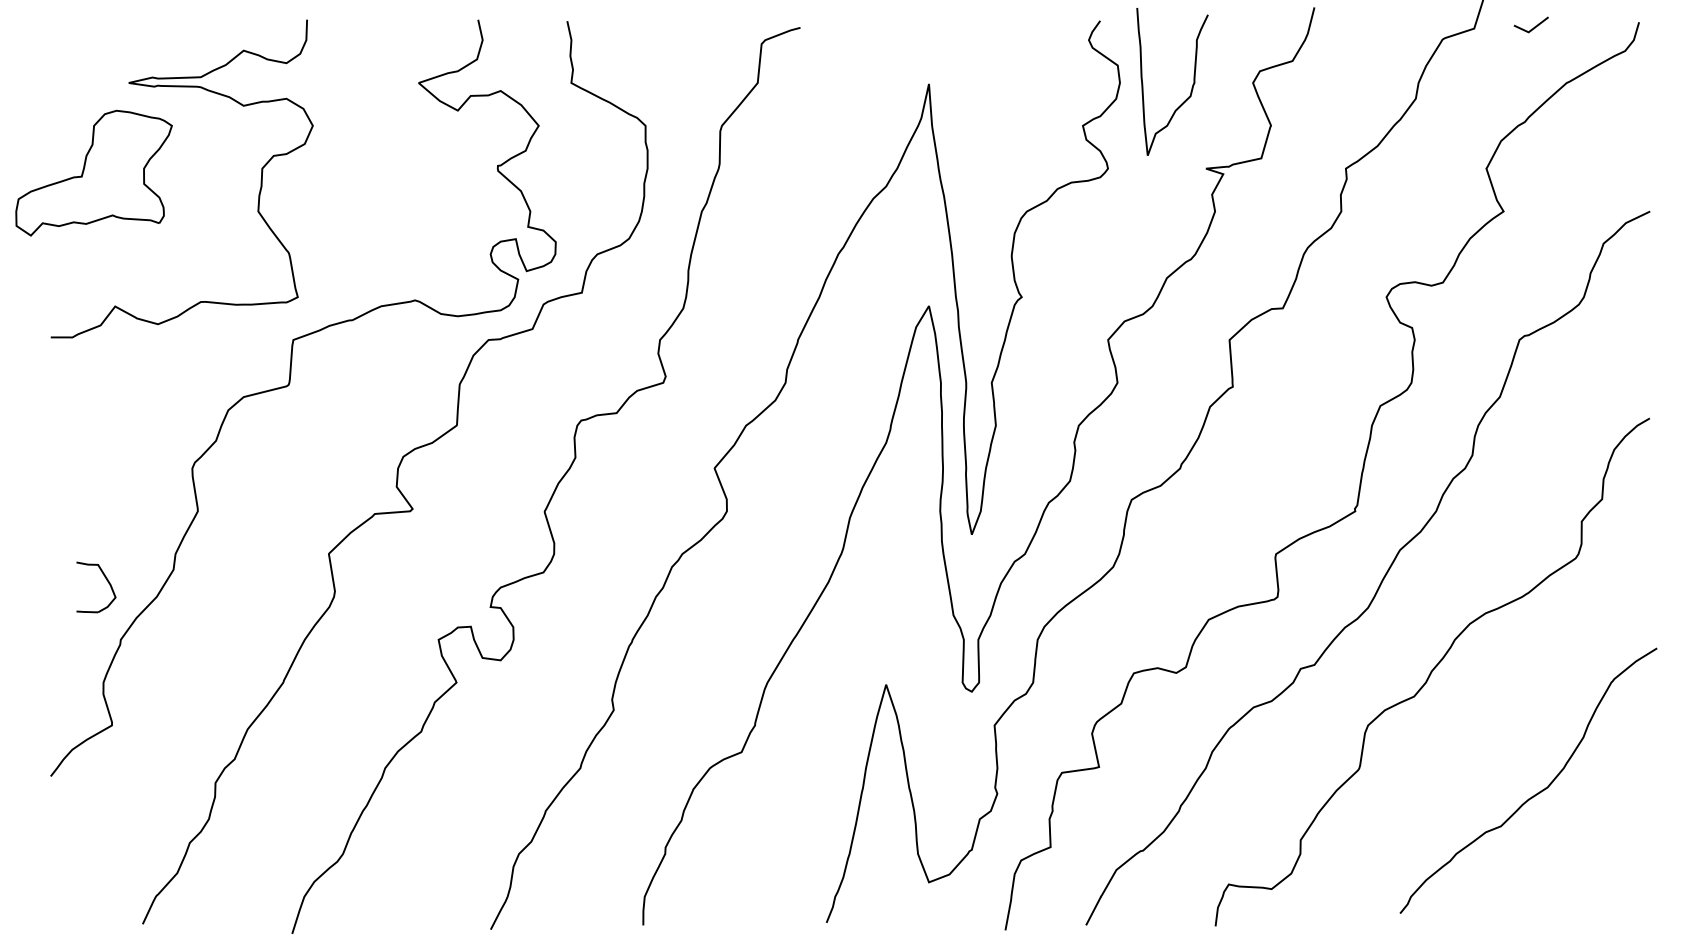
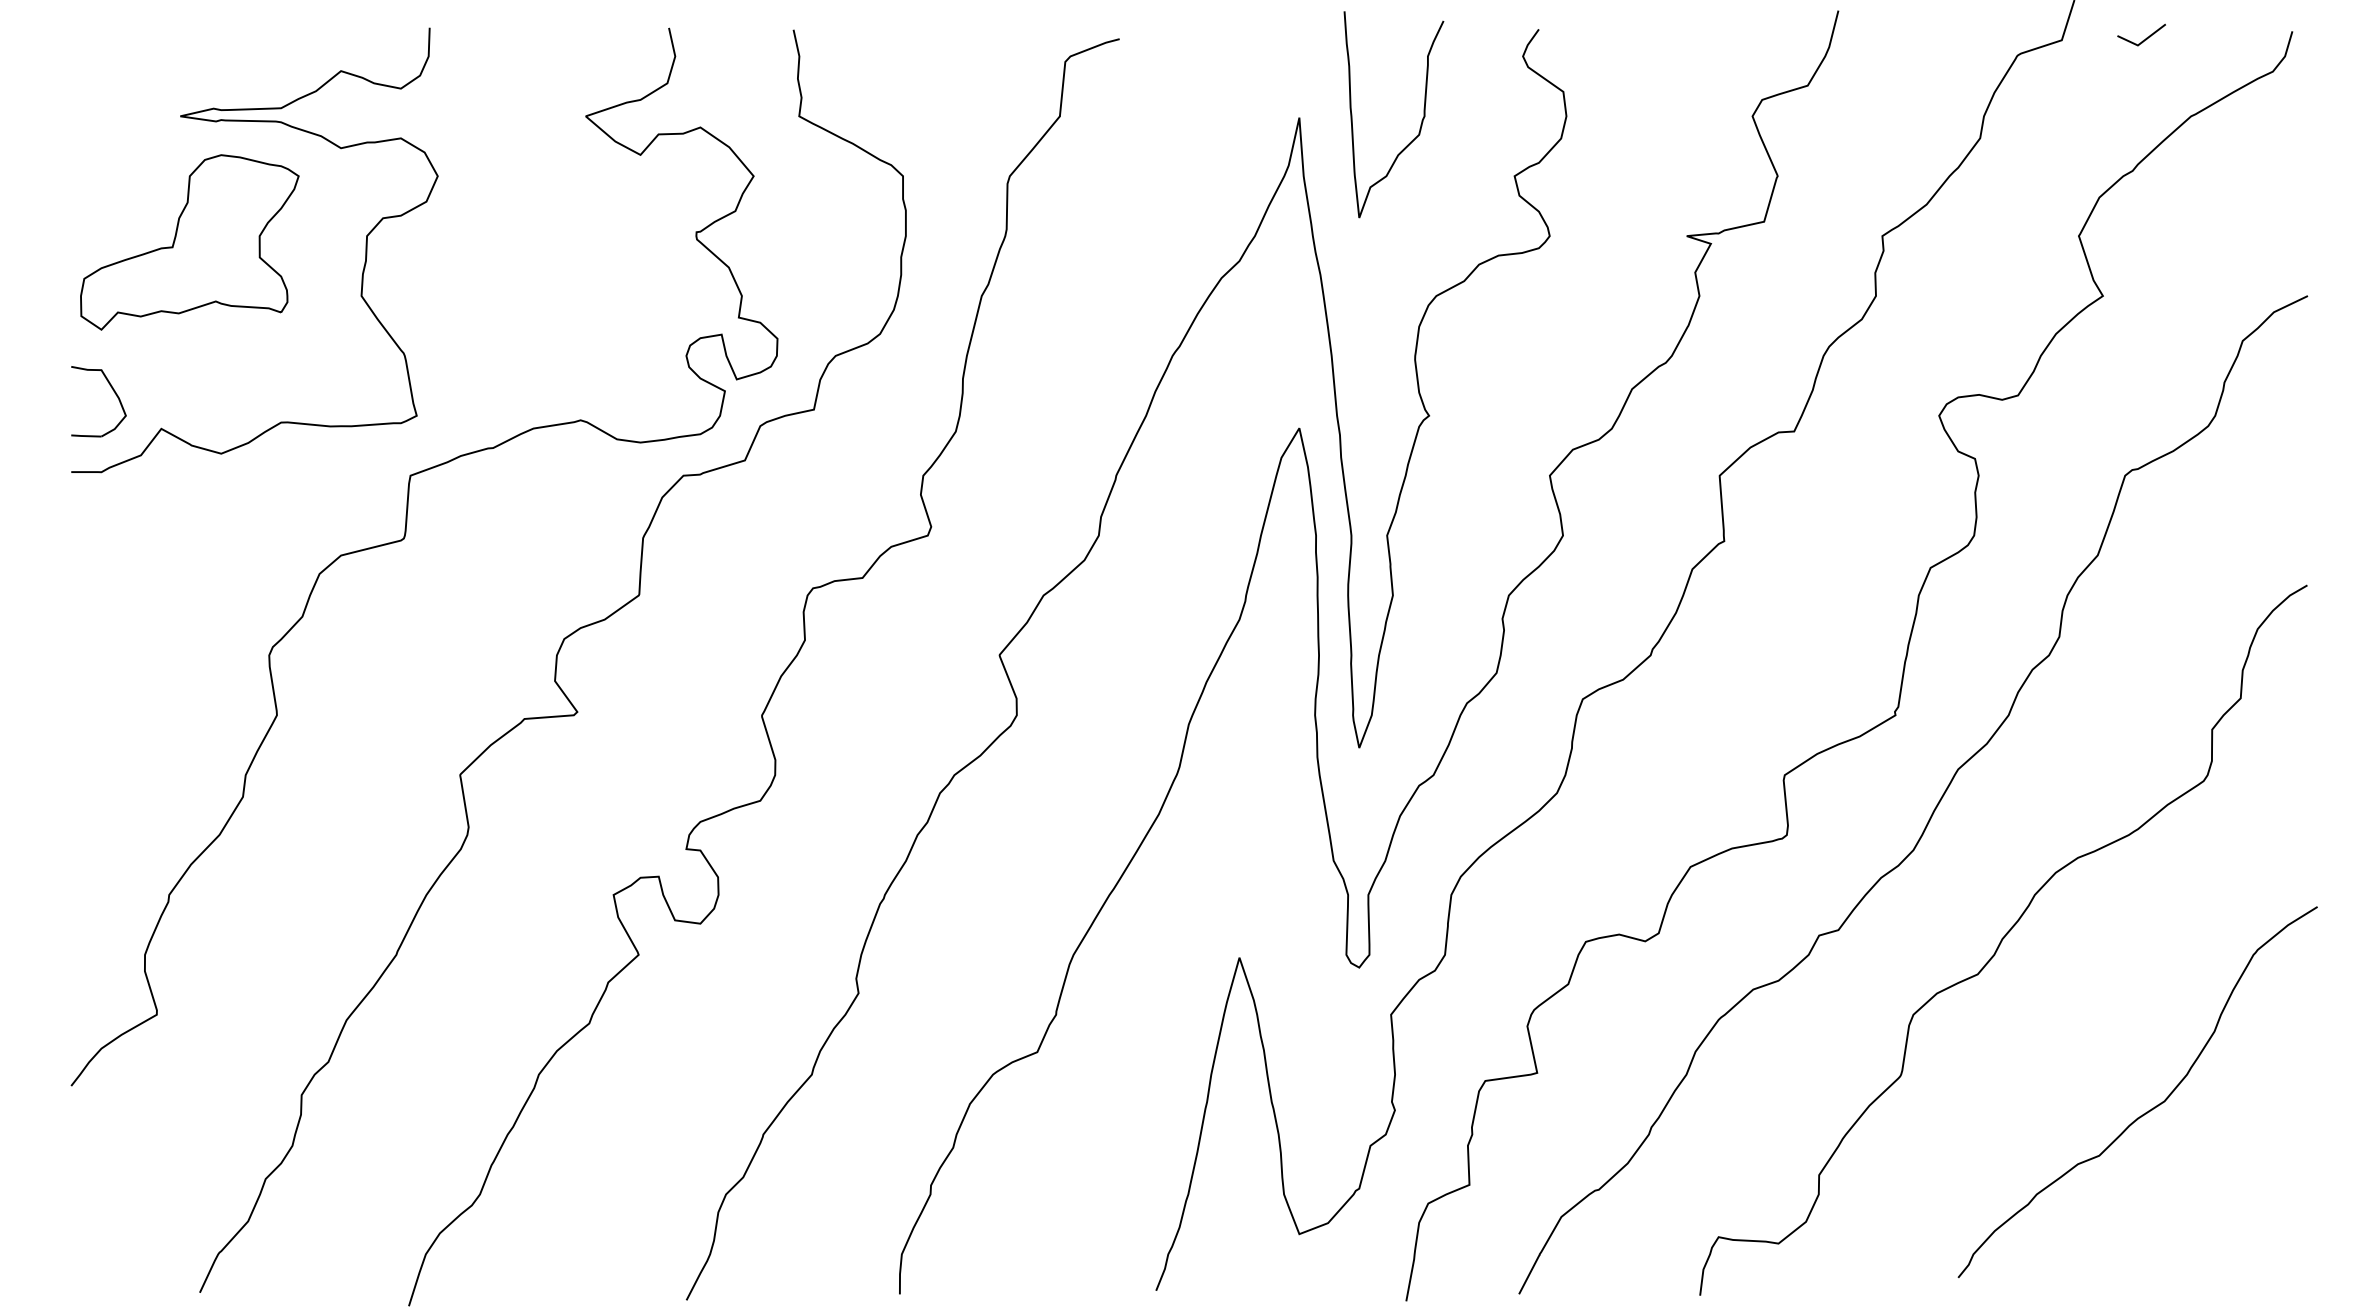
curve: (1192, 85) -> (1421, 120), moved
part: (93, 173) -> (189, 242), moved
part: (107, 581) -> (114, 393), moved

